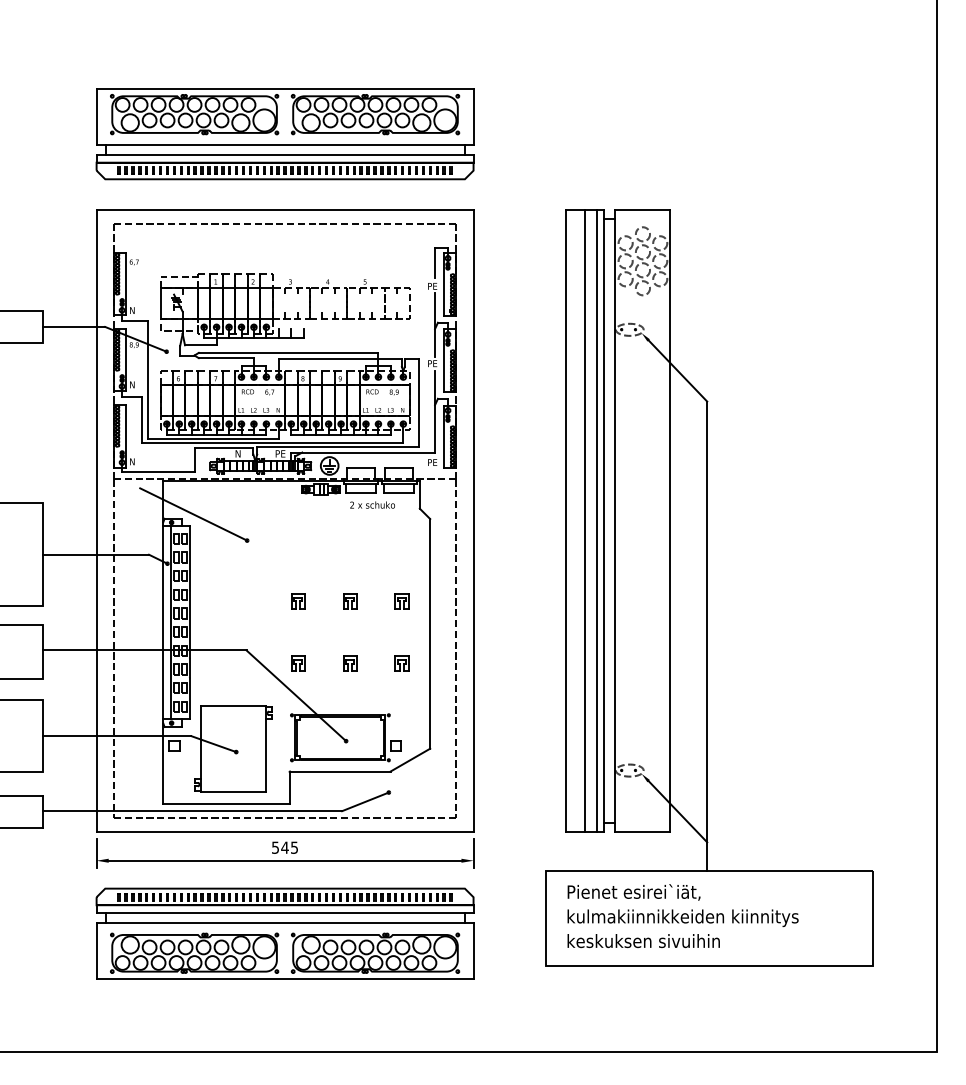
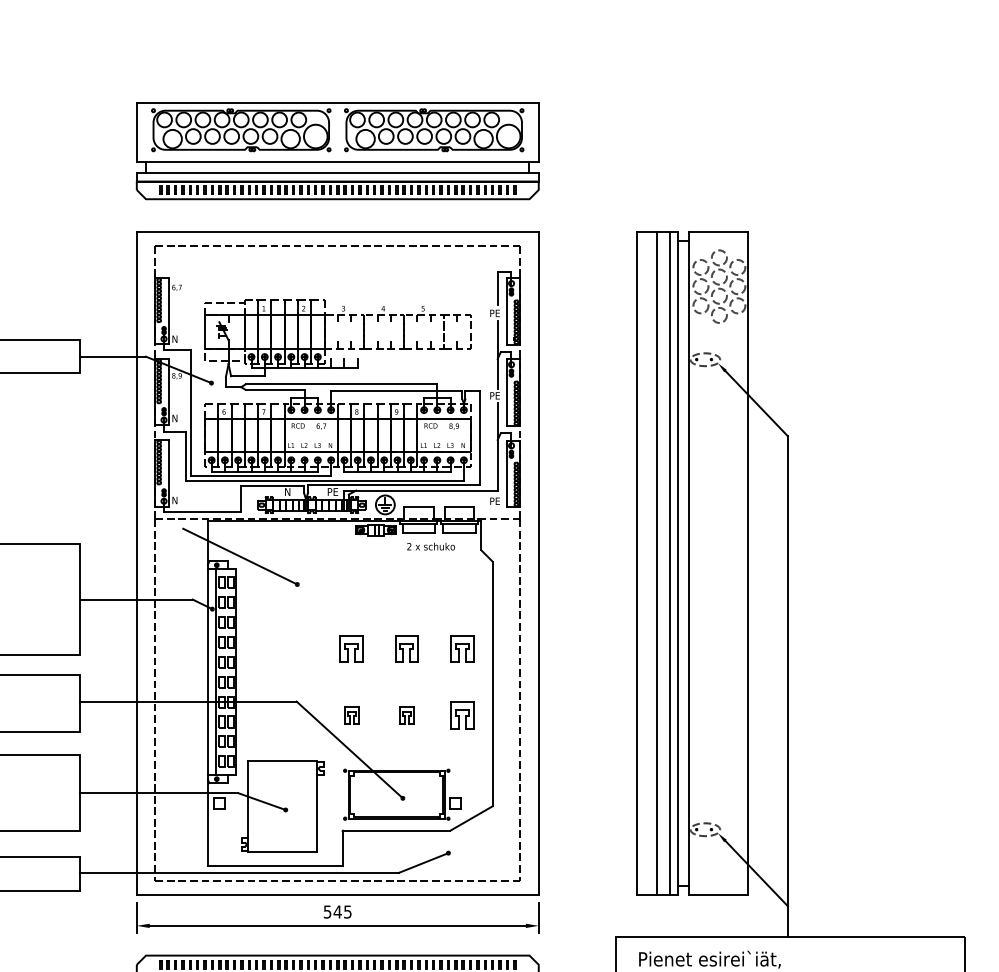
part: (298, 601) -> (352, 649), size x1.6
part: (350, 601) -> (407, 649), size x1.6
part: (401, 601) -> (461, 649), size x1.6
part: (401, 663) -> (461, 715), size x1.6

